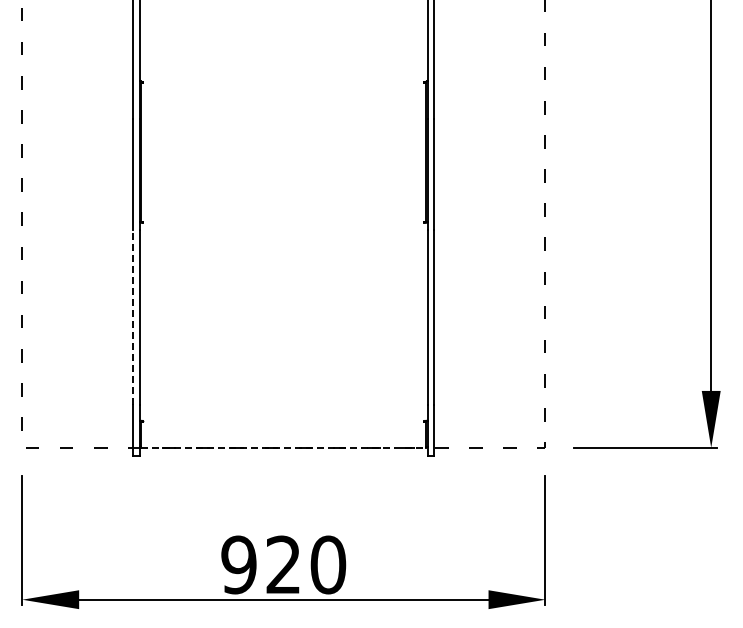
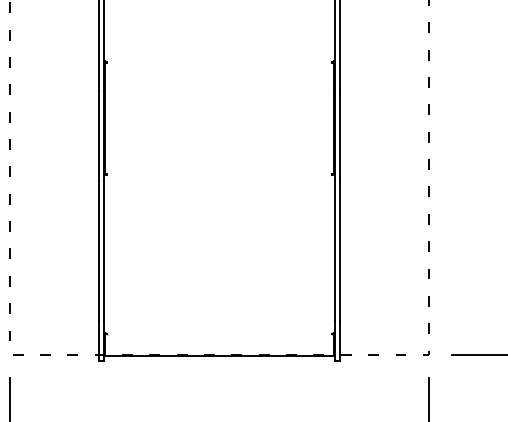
line: (133, 317) -> (99, 250), dashed -> solid
line: (283, 448) -> (219, 355), dashed -> solid

